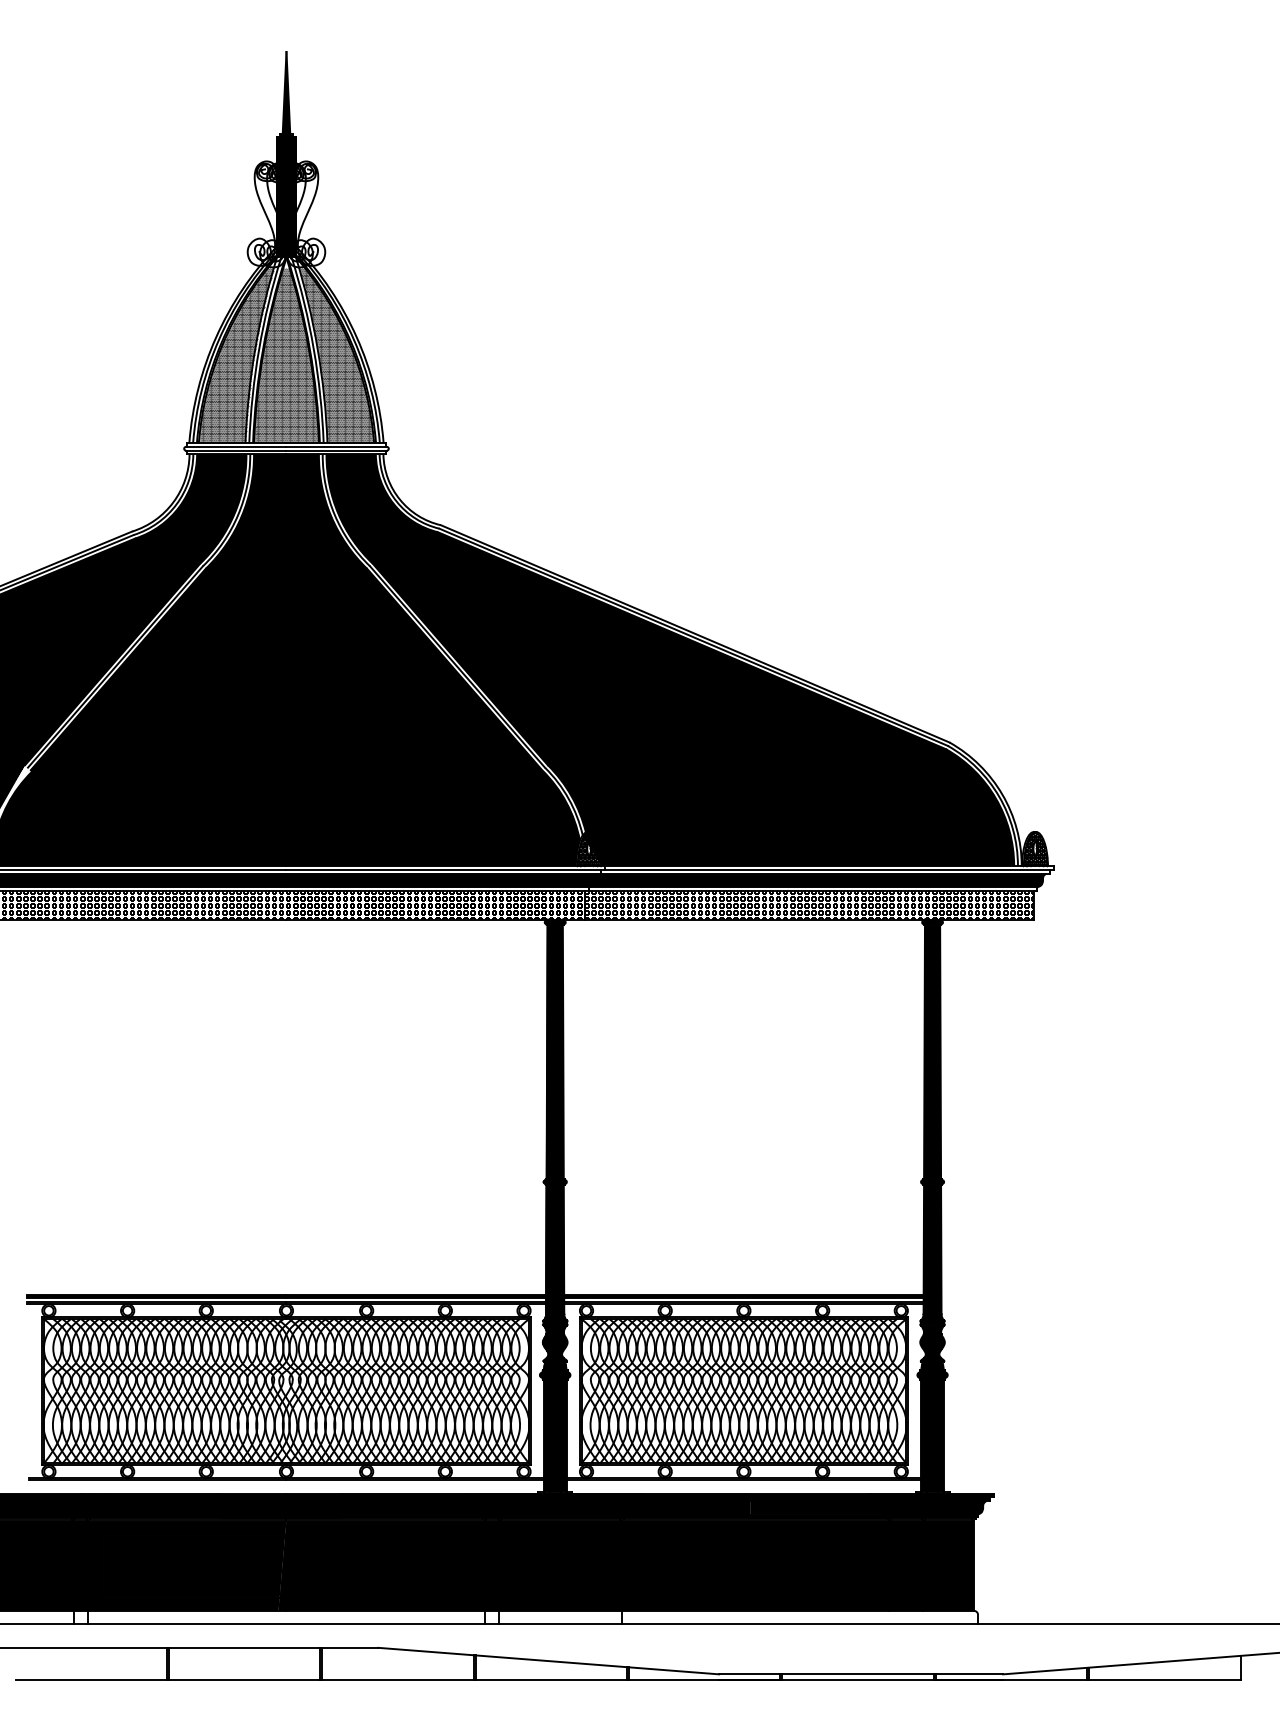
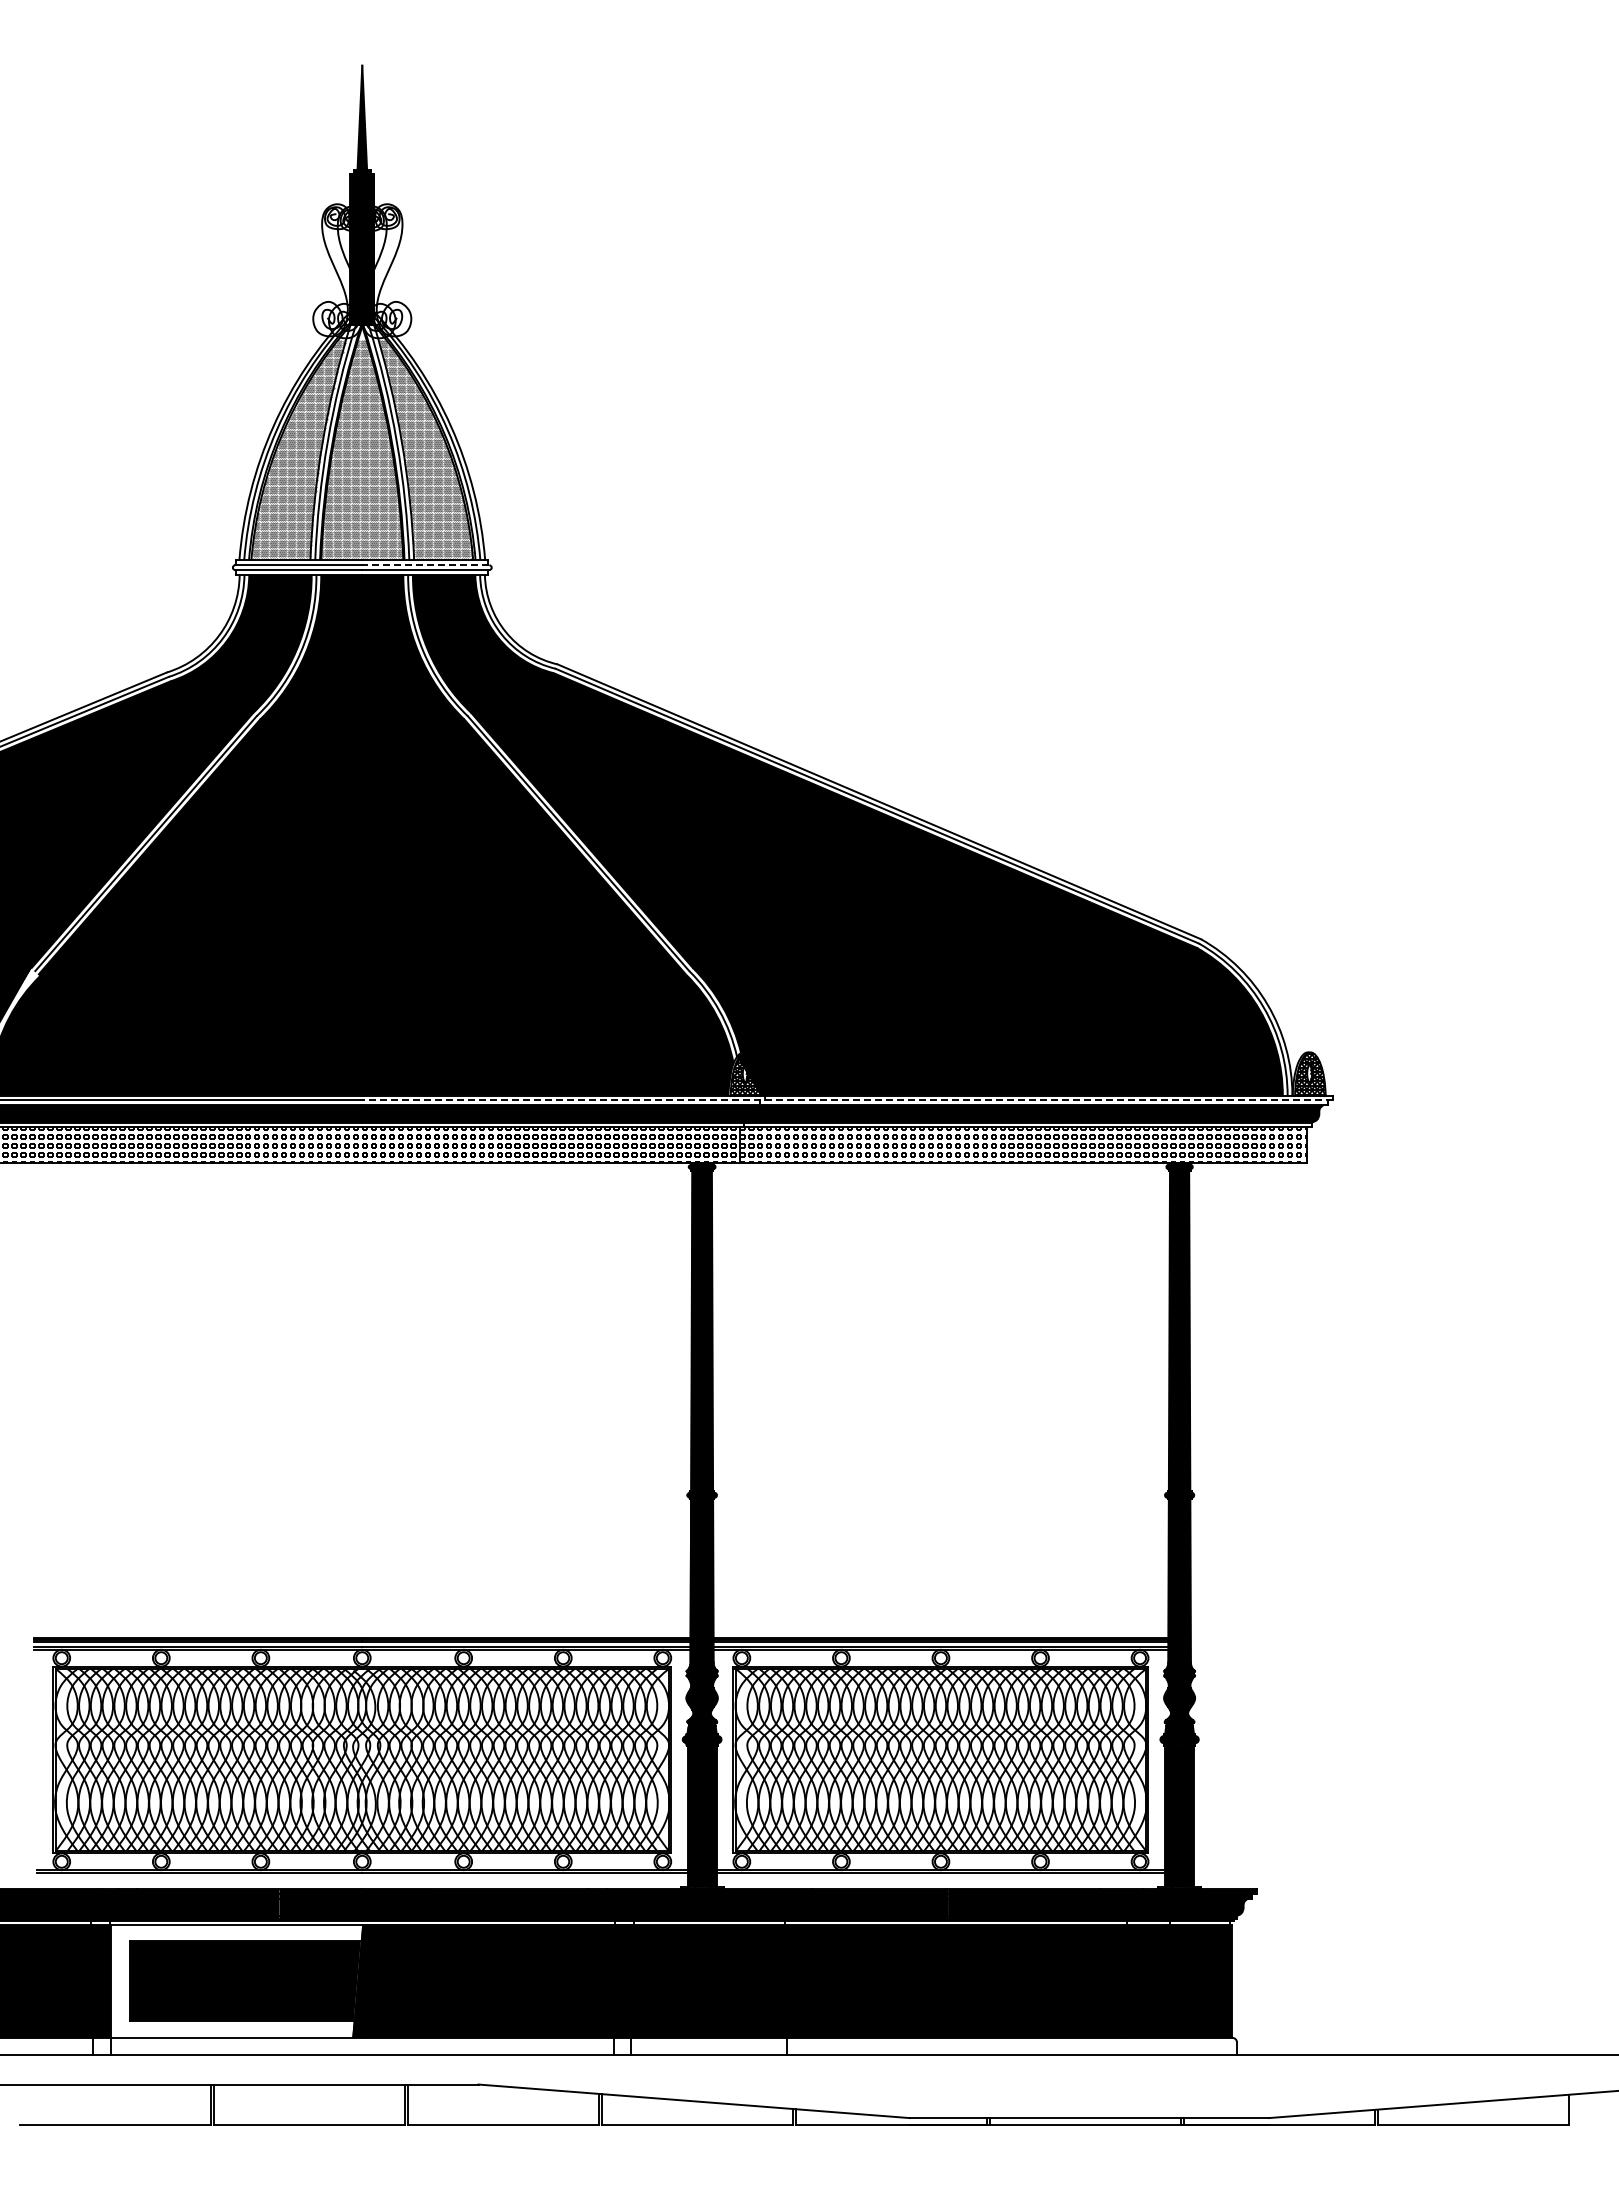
line: (336, 447) -> (425, 565), solid -> dashed
line: (670, 869) -> (847, 1100), solid -> dashed
fill: (187, 1565) -> (236, 1980), removed

